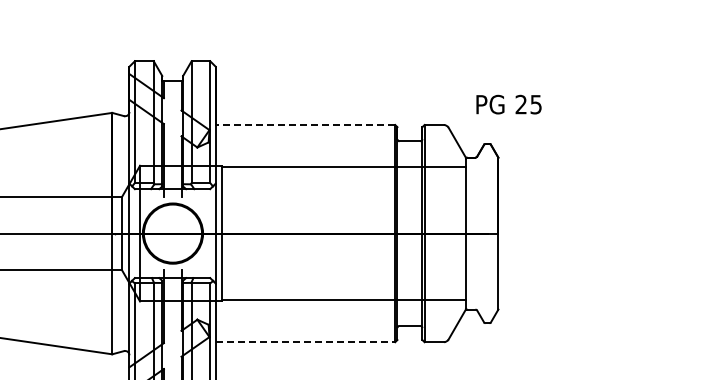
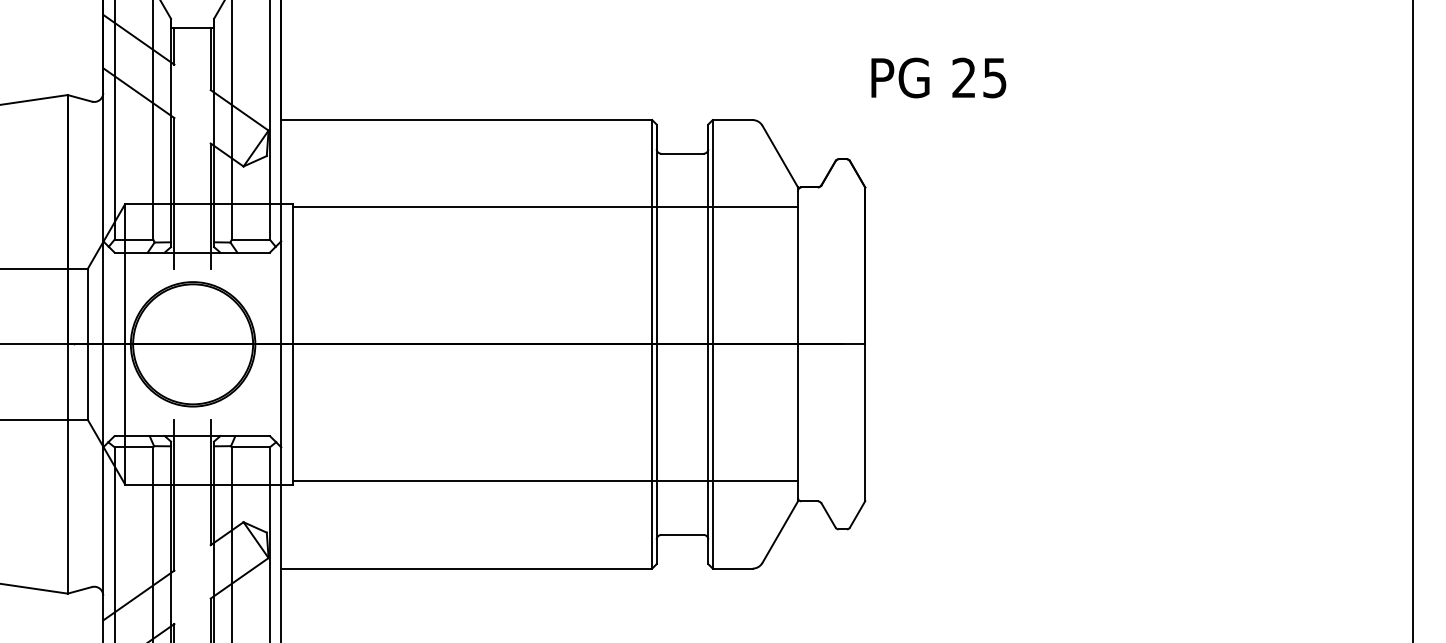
text: (508, 104) -> (937, 77), moved
line: (305, 125) -> (466, 121), dashed -> solid
line: (305, 342) -> (466, 569), dashed -> solid

